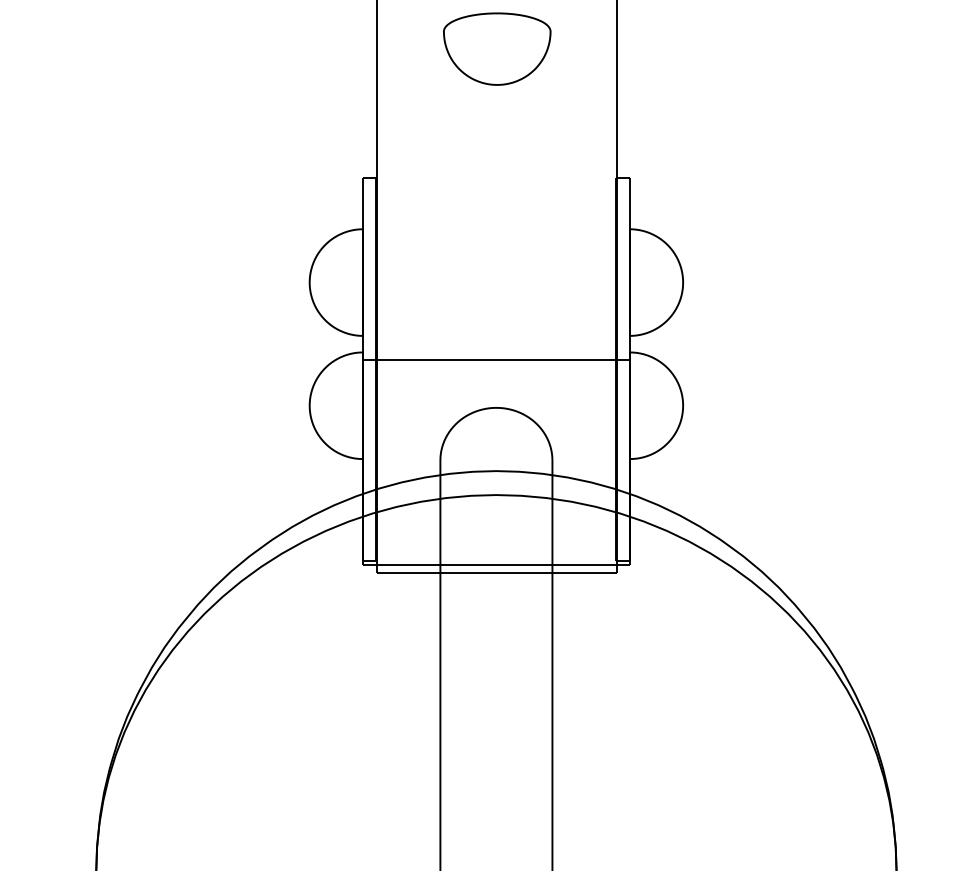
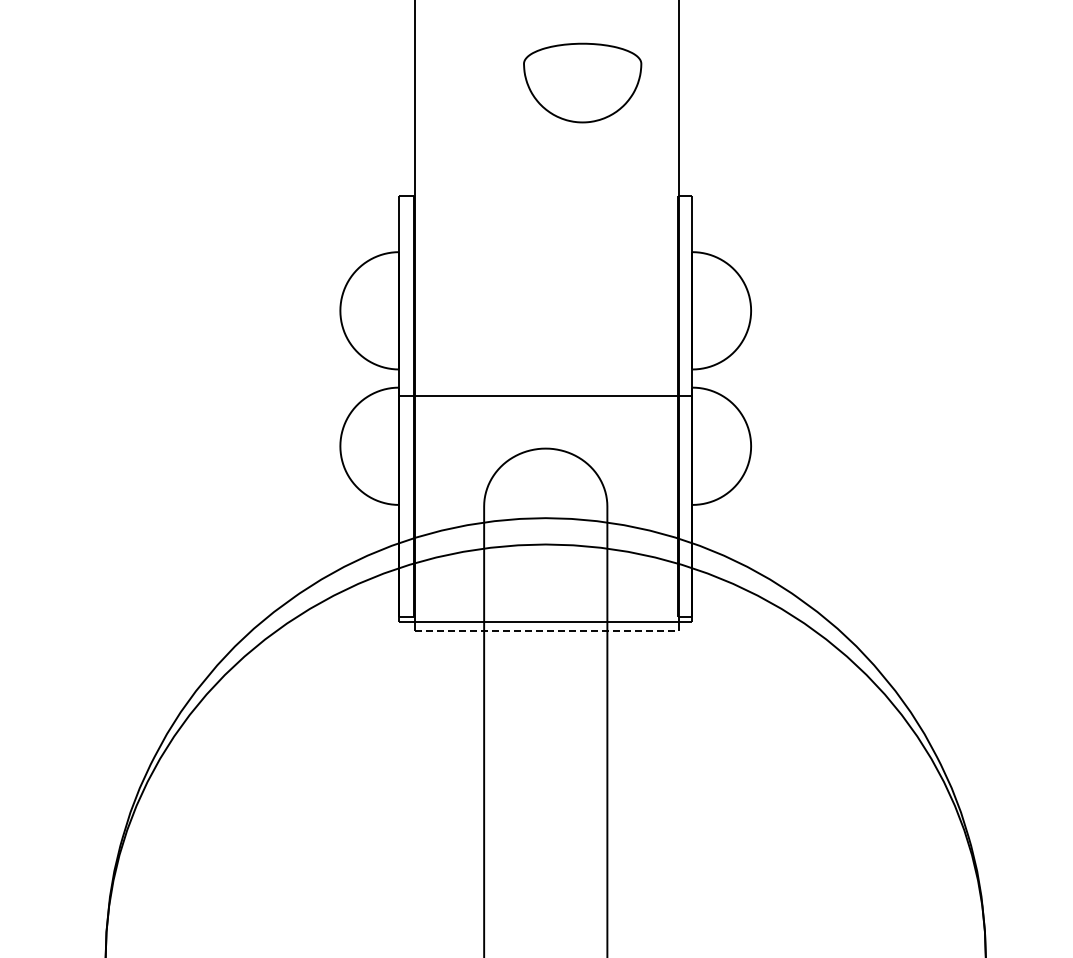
part: (497, 48) -> (582, 82), moved
line: (498, 573) -> (547, 630), solid -> dashed

